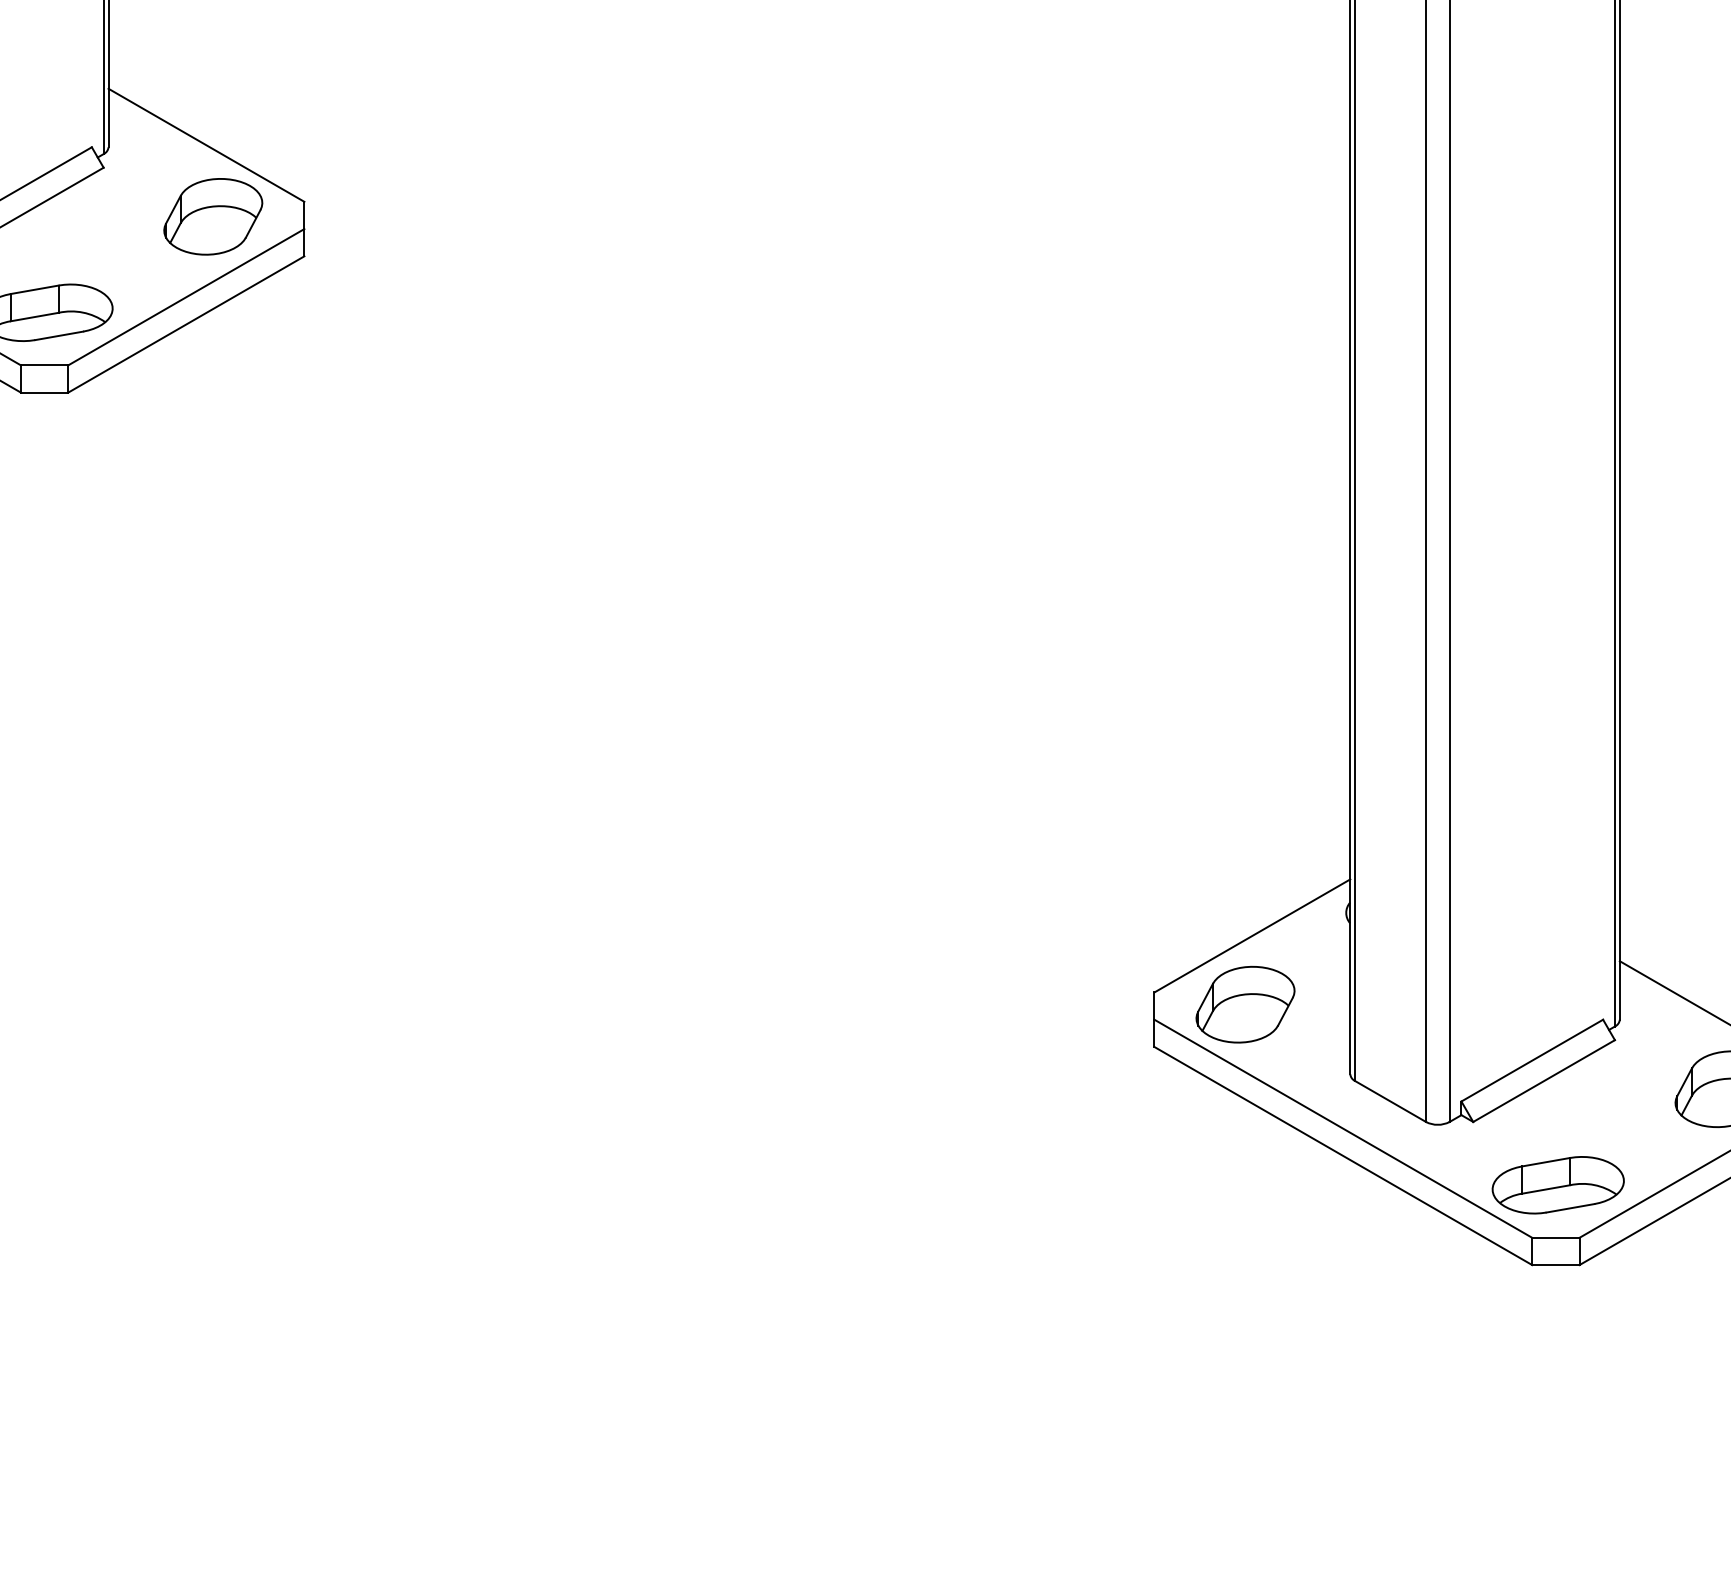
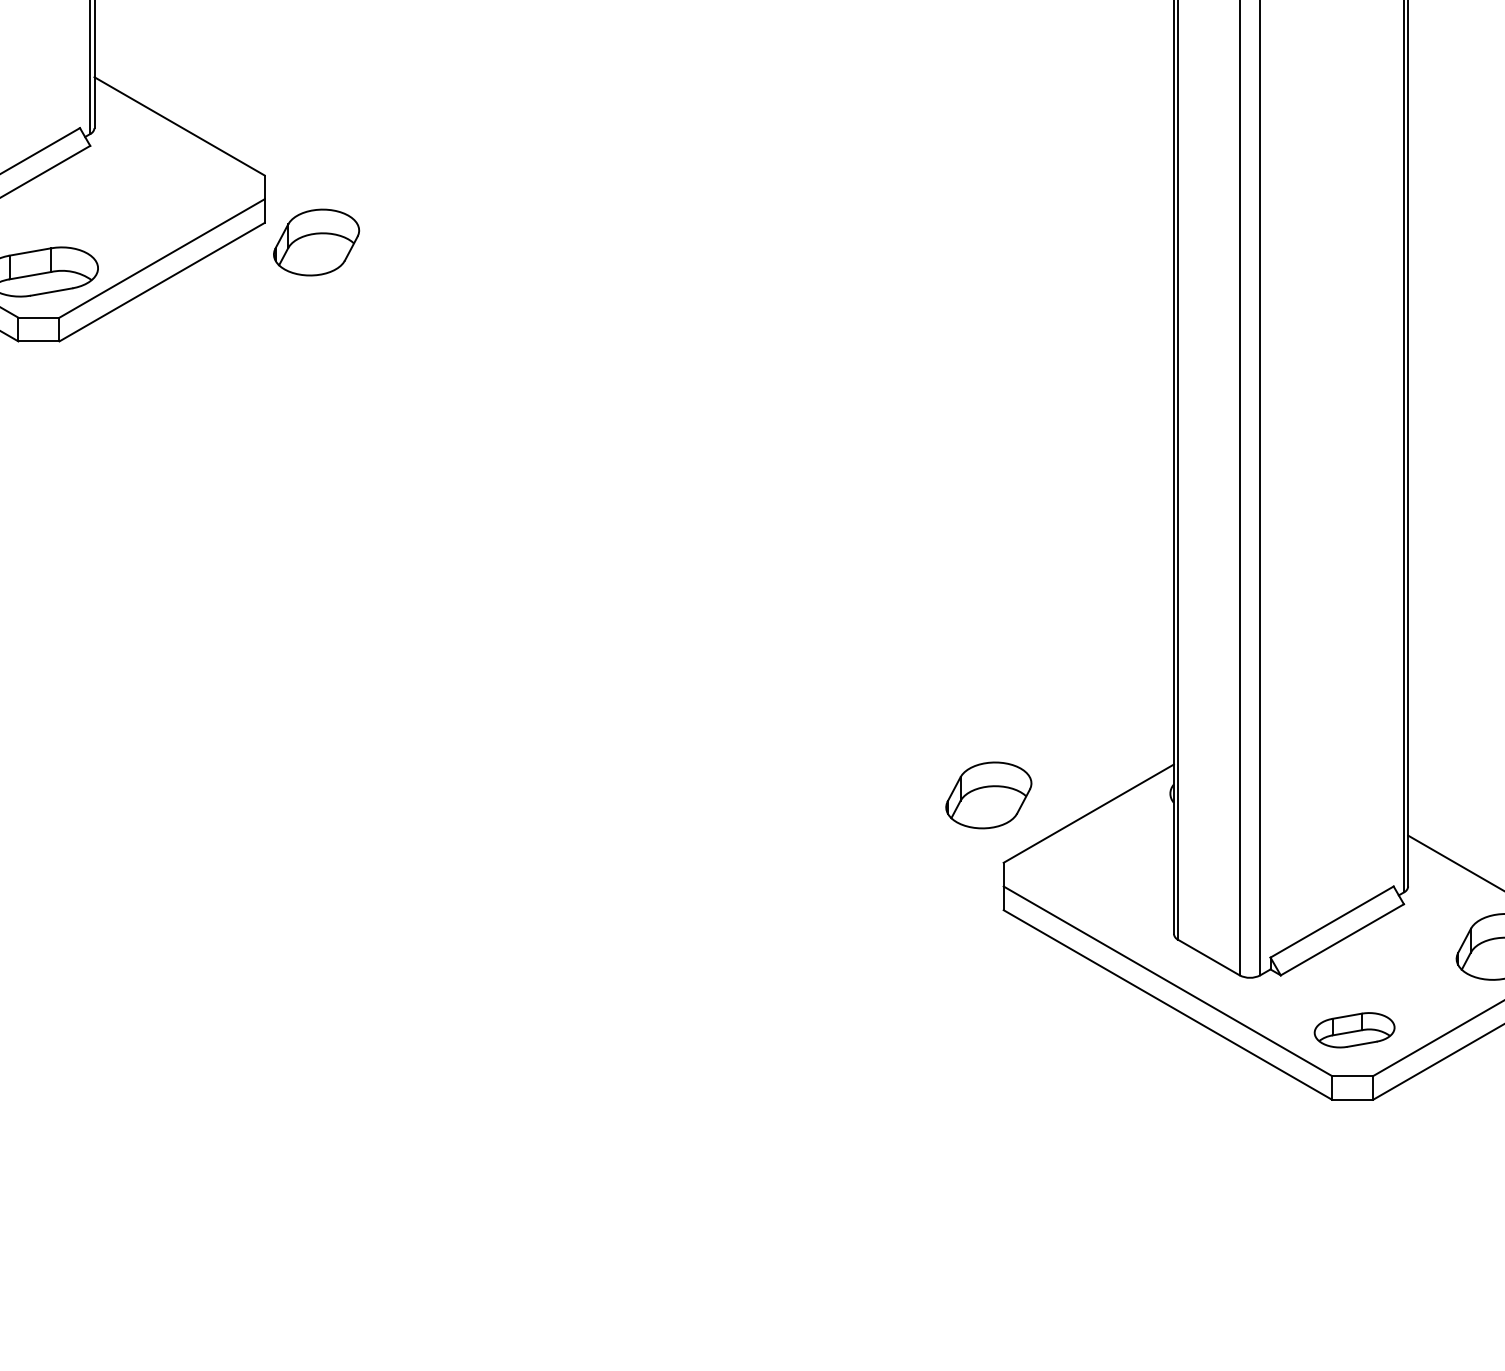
part: (213, 216) -> (316, 242), moved
part: (1245, 1004) -> (988, 795), moved
part: (1558, 1184) -> (1354, 1029), size x0.7

